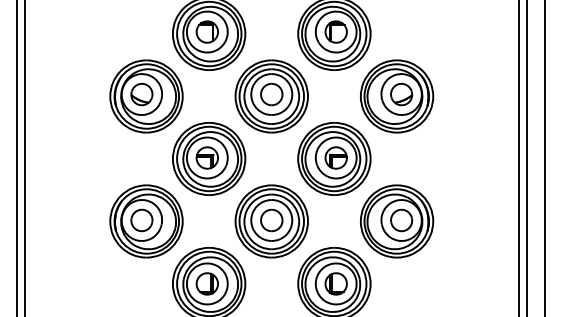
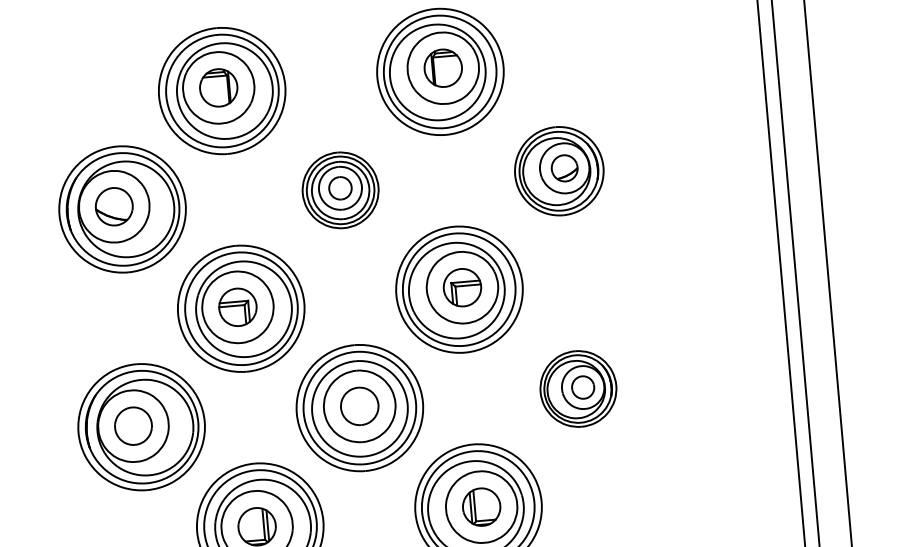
part: (271, 96) -> (340, 190), size x0.6
part: (397, 96) -> (559, 171), size x0.7
part: (397, 221) -> (578, 388), size x0.6

